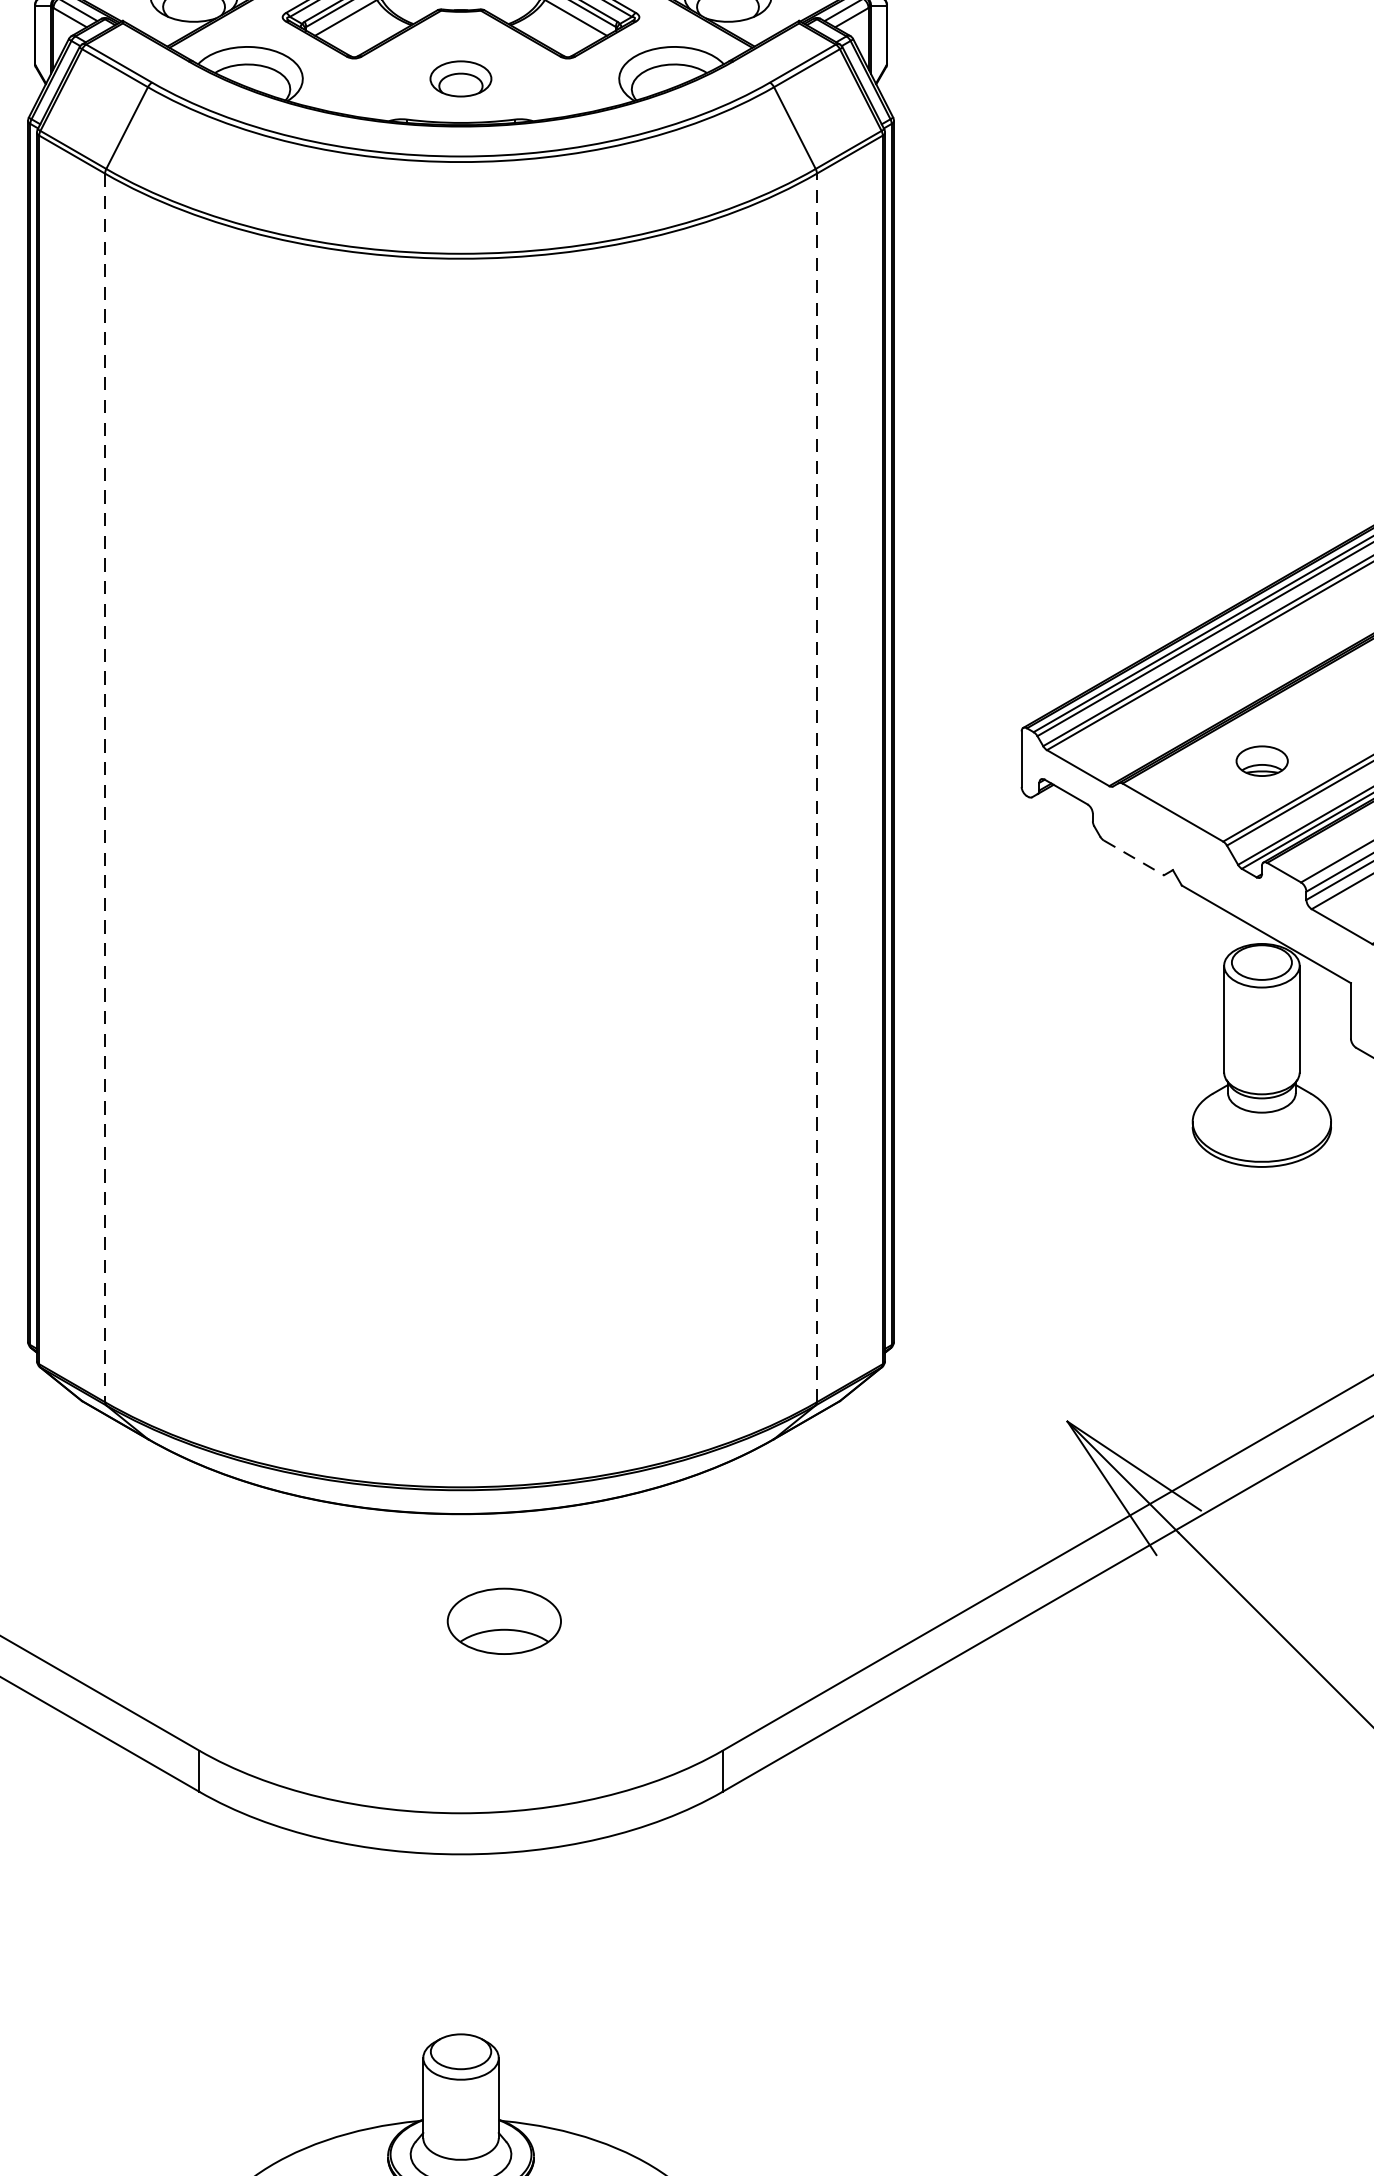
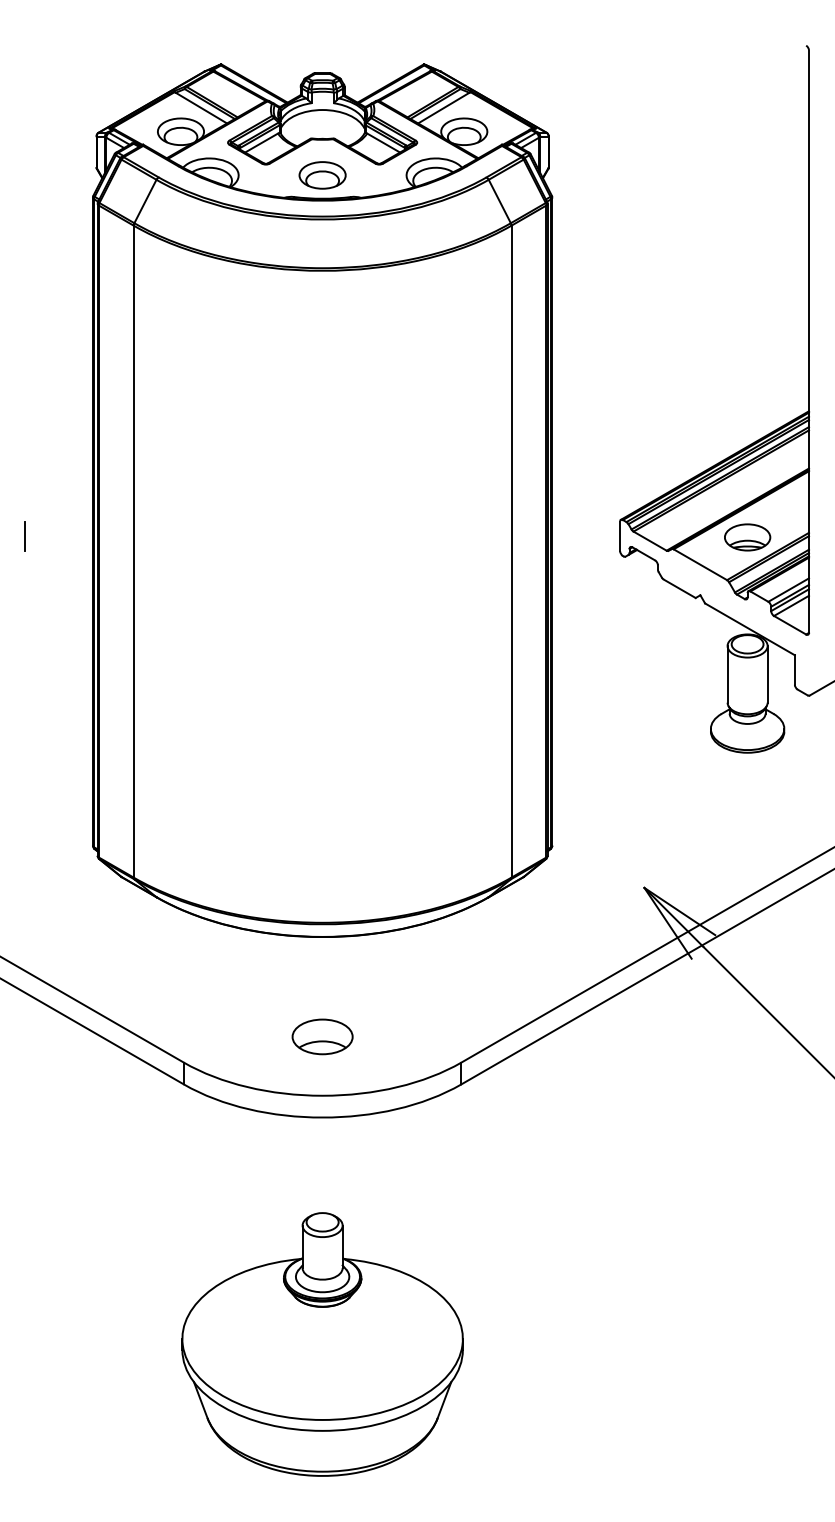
part: (460, 79) -> (322, 175), size x1.43
part: (1261, 761) -> (747, 537), size x1.67
line: (104, 787) -> (133, 551), dashed -> solid
line: (816, 787) -> (511, 551), dashed -> solid
line: (1135, 859) -> (680, 589), dashed -> solid
part: (504, 1620) -> (322, 1036), moved

